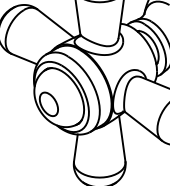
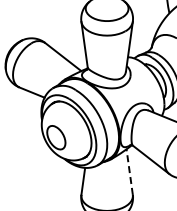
line: (122, 138) -> (129, 171), solid -> dashed

